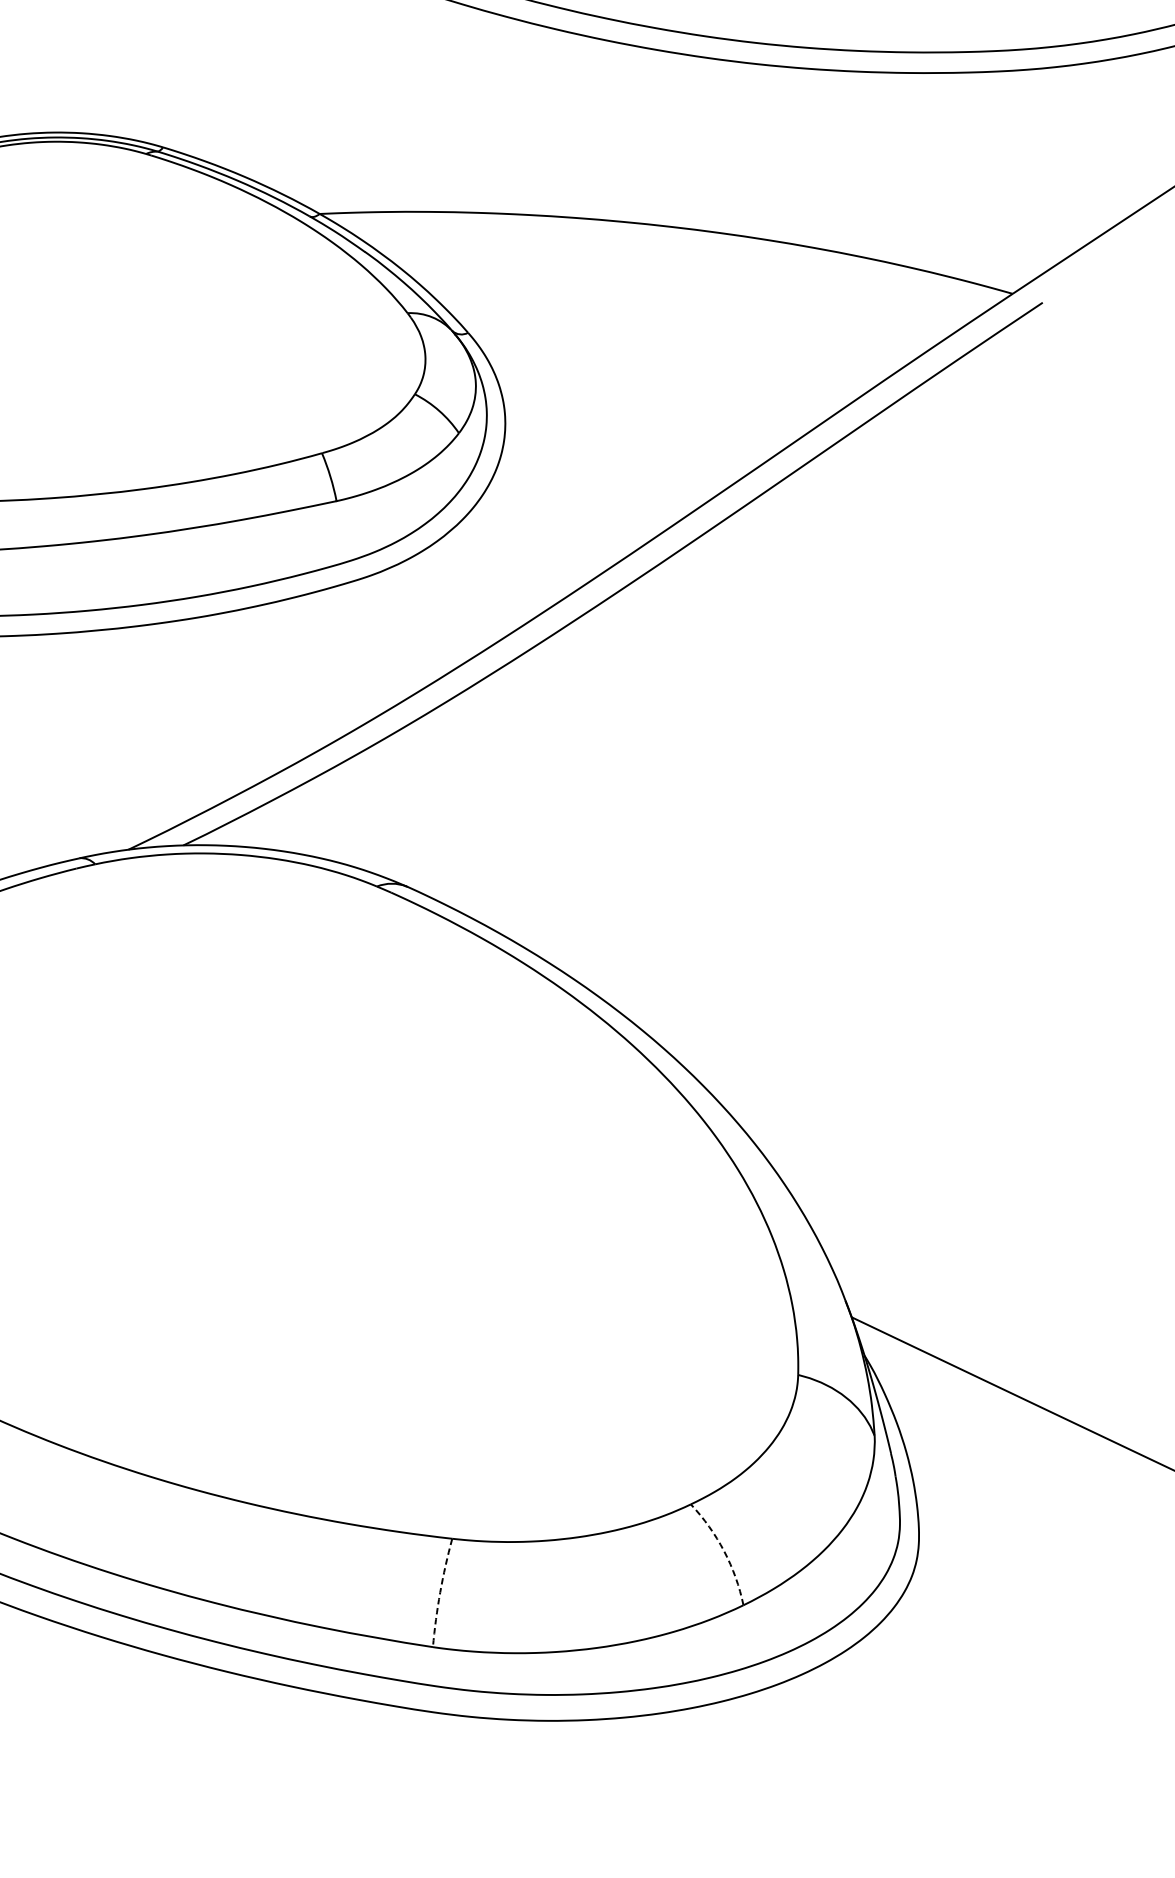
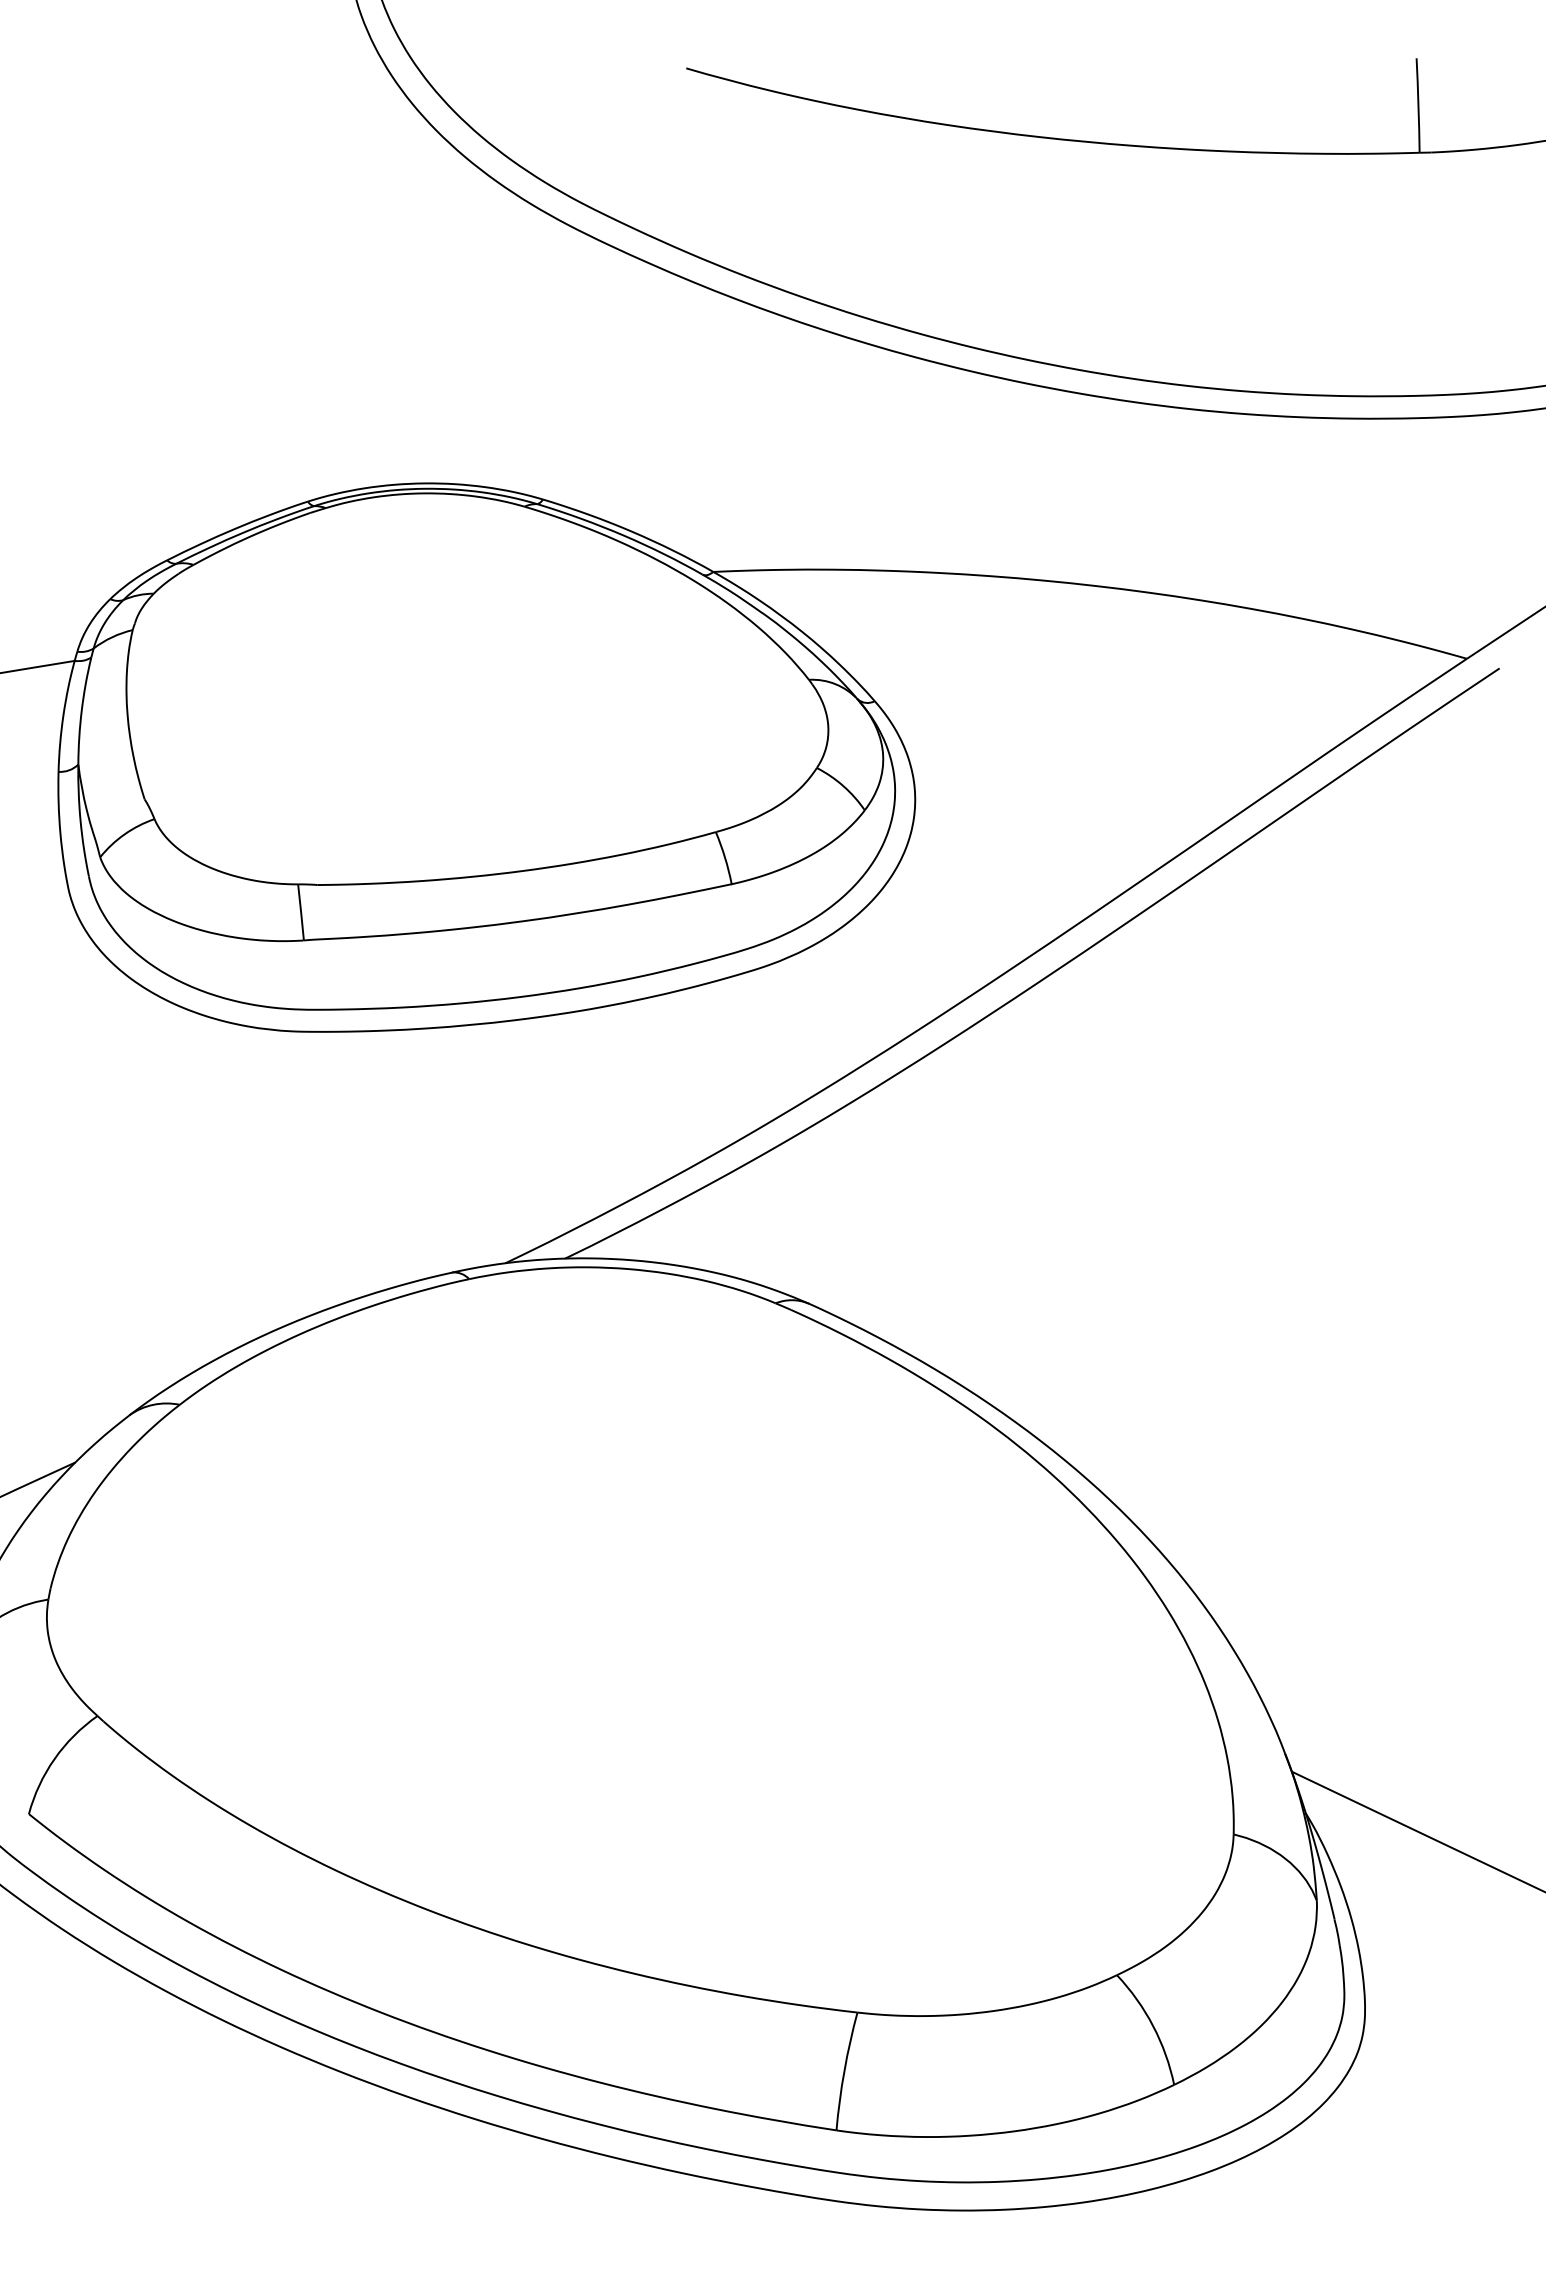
arc: (724, 1551) -> (1153, 2026), dashed -> solid
arc: (440, 1592) -> (844, 2071), dashed -> solid

